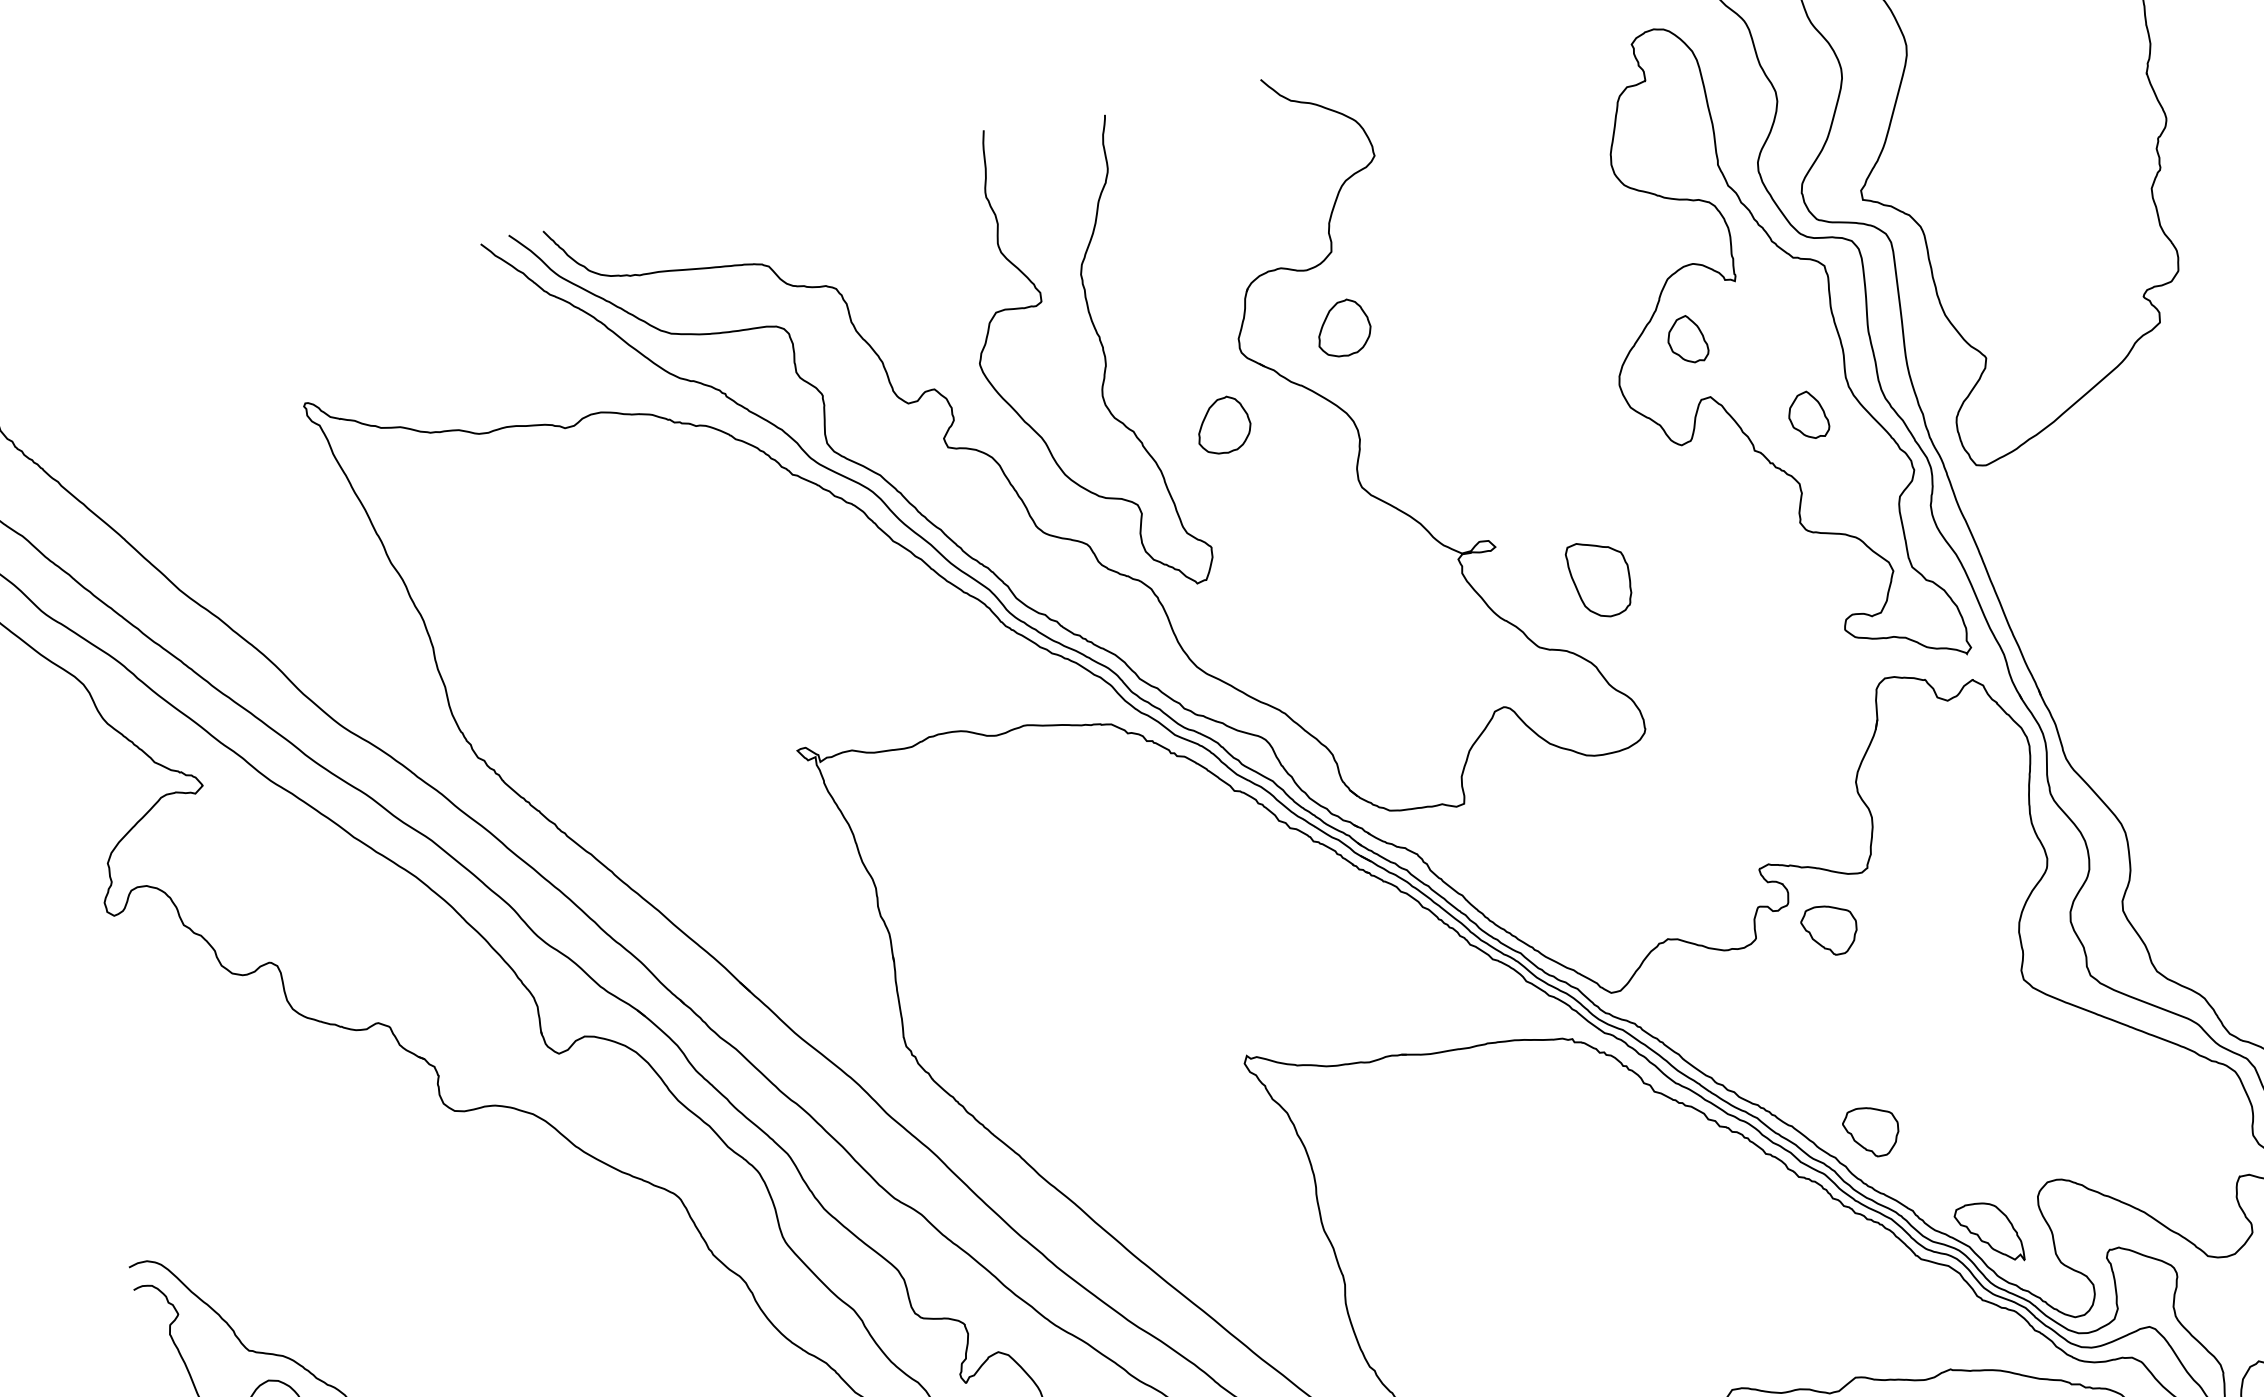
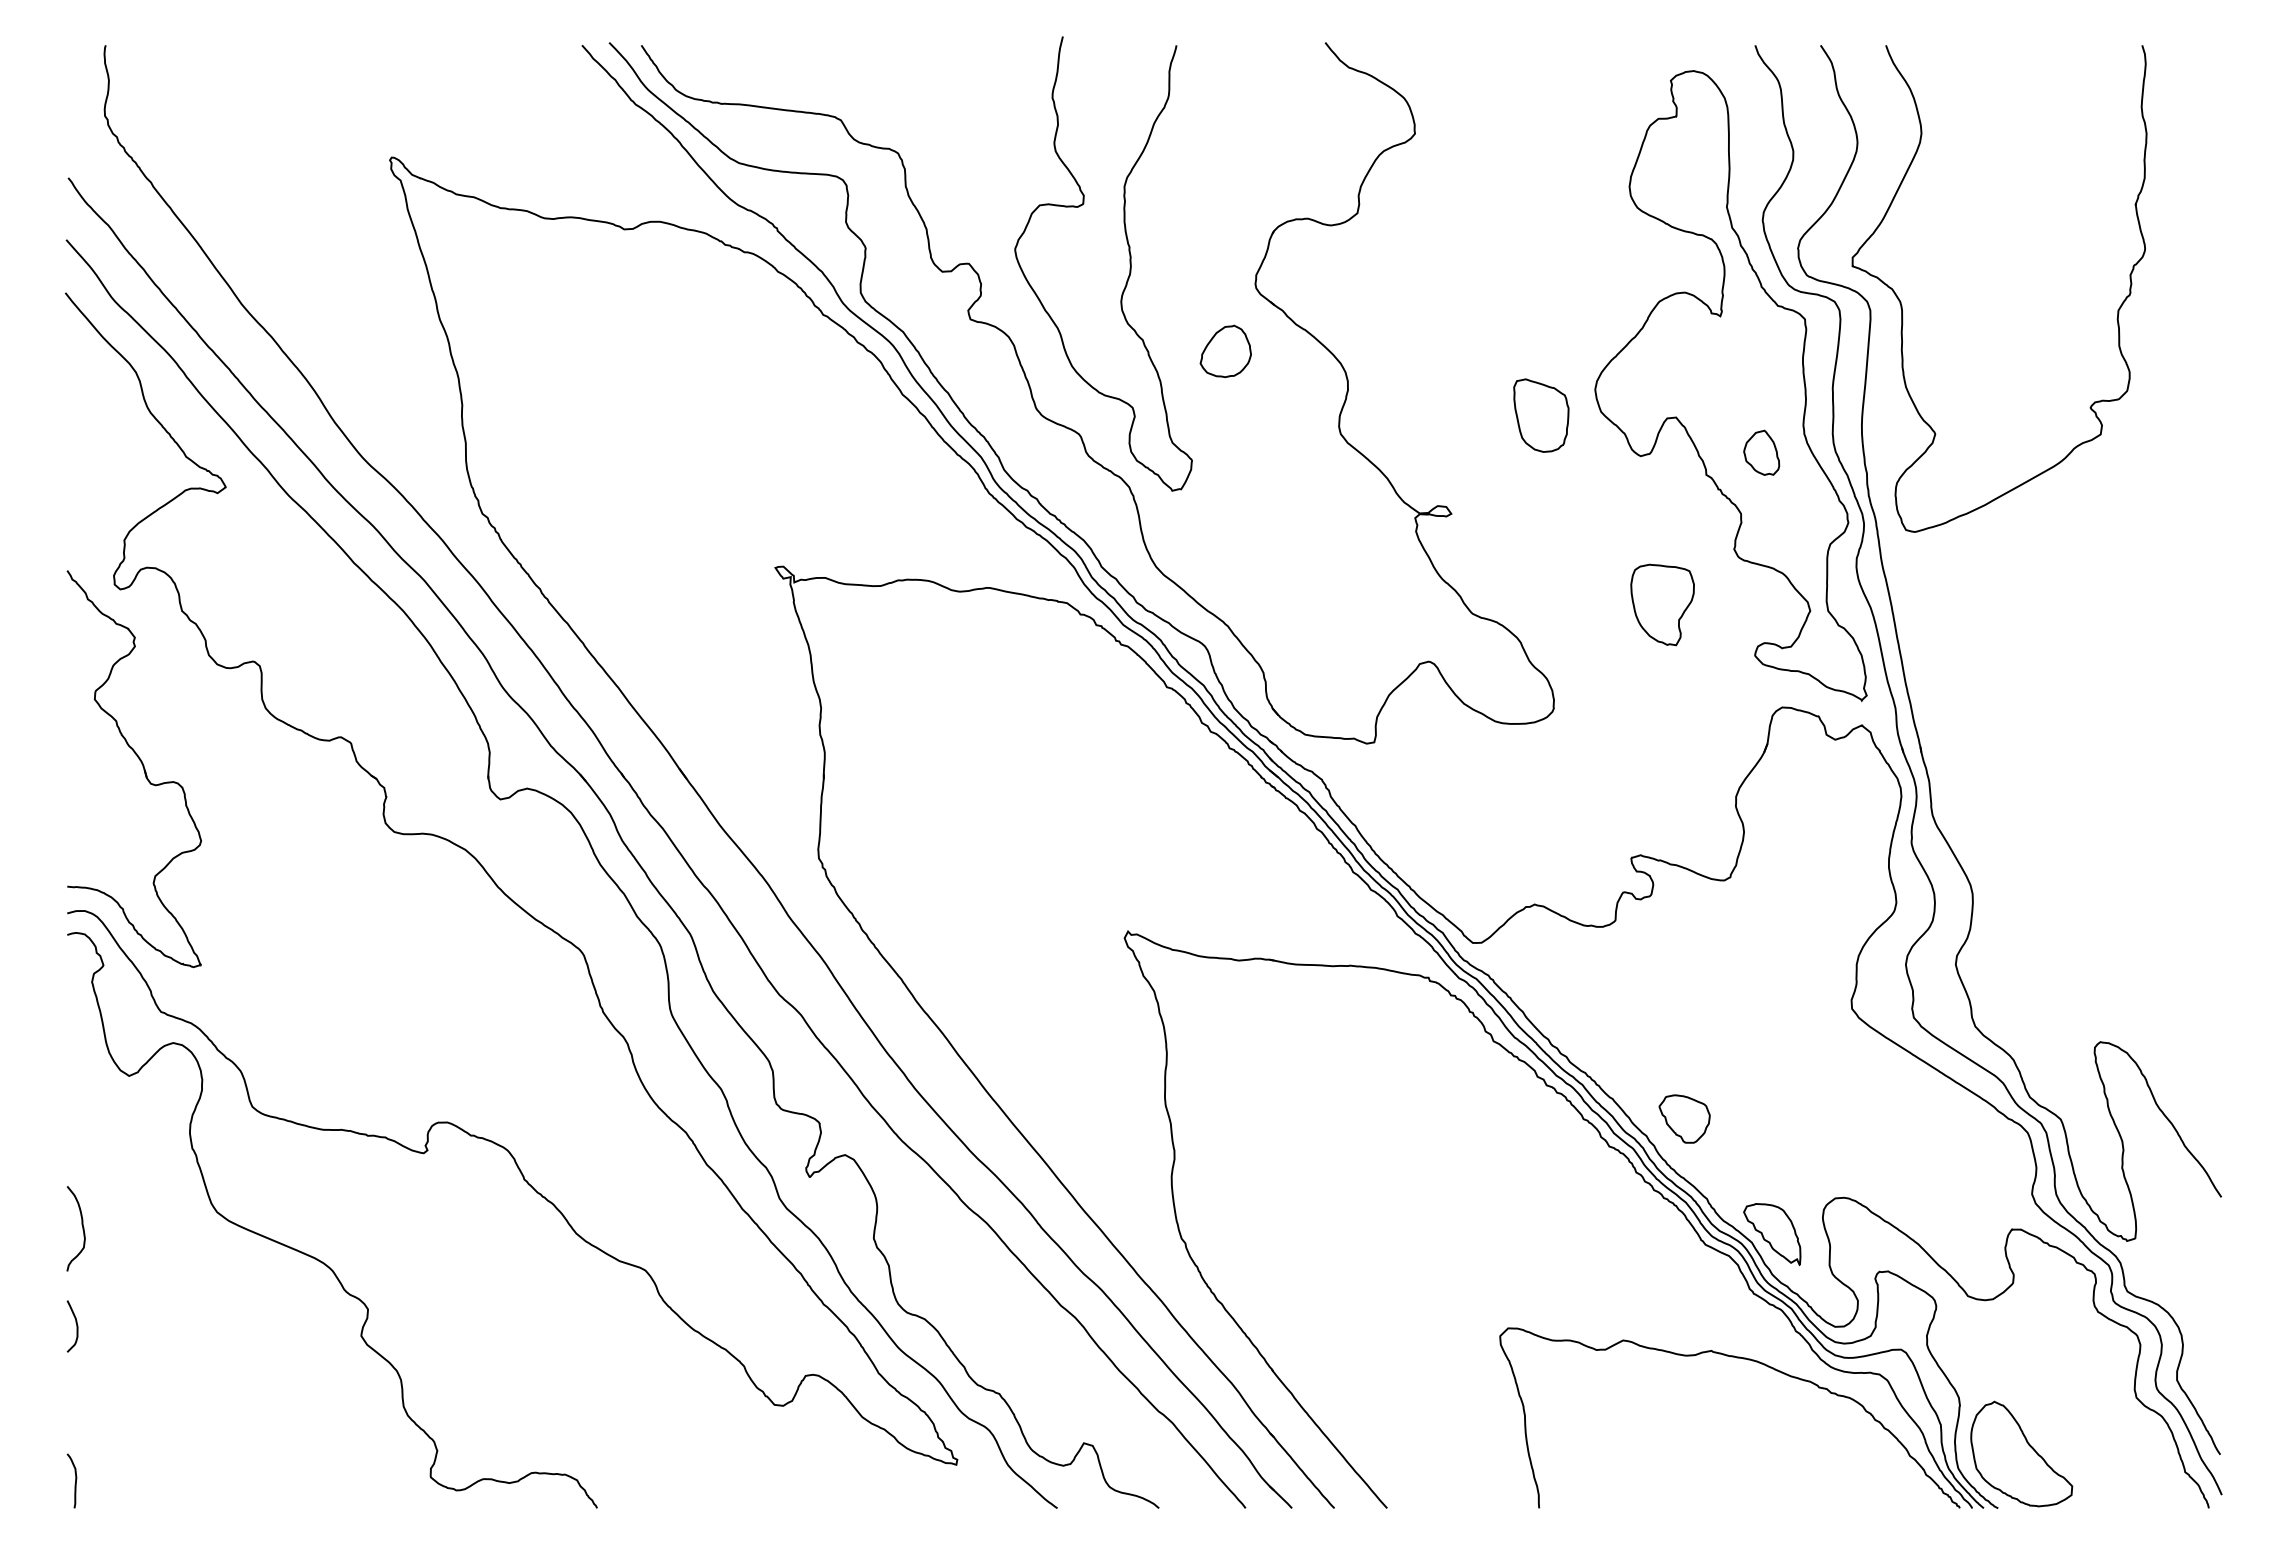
part: (1343, 328) -> (1353, 285), removed
part: (1686, 339) -> (1665, 360), removed
part: (1600, 578) -> (1541, 415), moved
part: (1736, 596) -> (1662, 604), added
part: (1829, 929) -> (1684, 926), removed
part: (176, 1098) -> (142, 767), added

